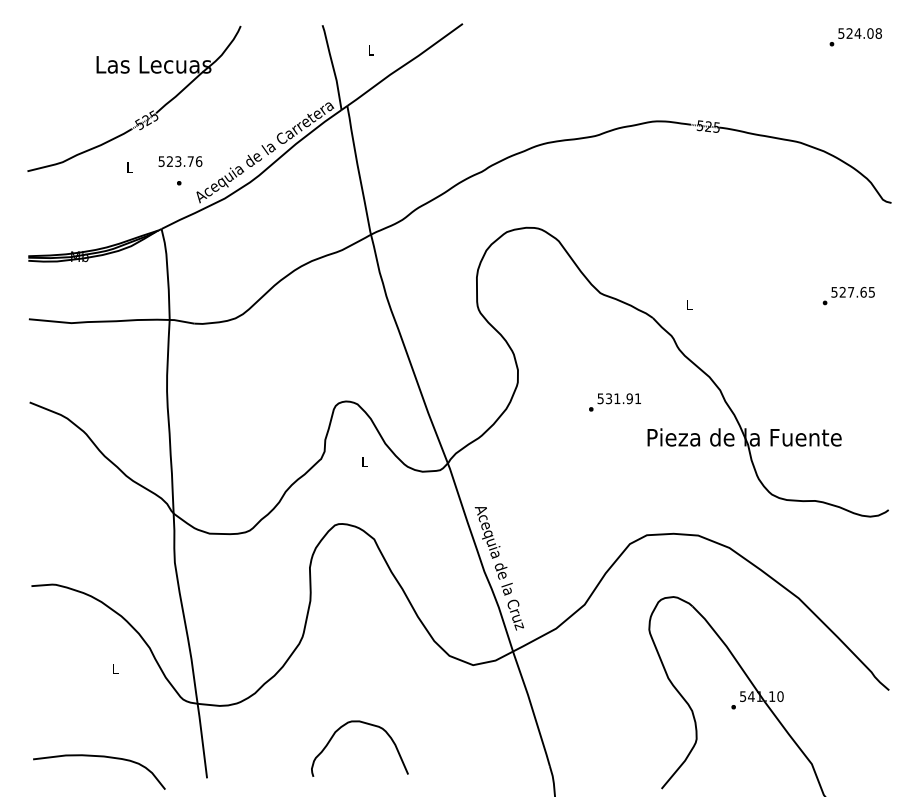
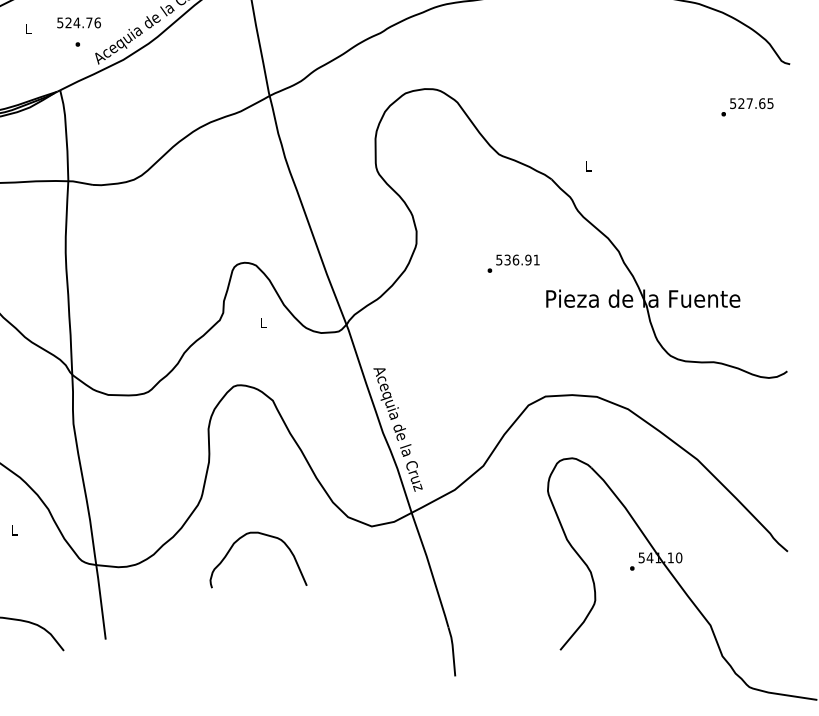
text: (177, 161) -> (76, 22), 523.76 -> 524.76
text: (848, 296) -> (747, 107), moved
text: (617, 398) -> (516, 259), 531.91 -> 536.91
curve: (366, 724) -> (265, 535), moved

